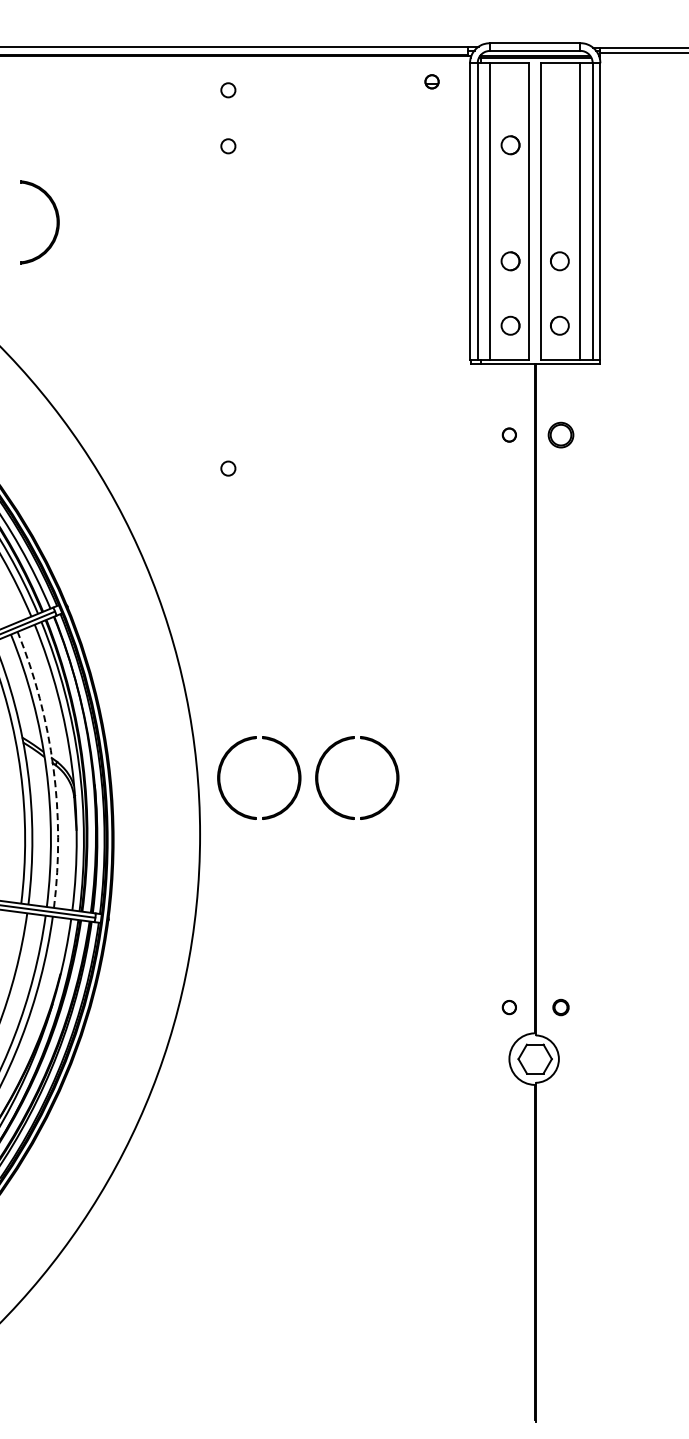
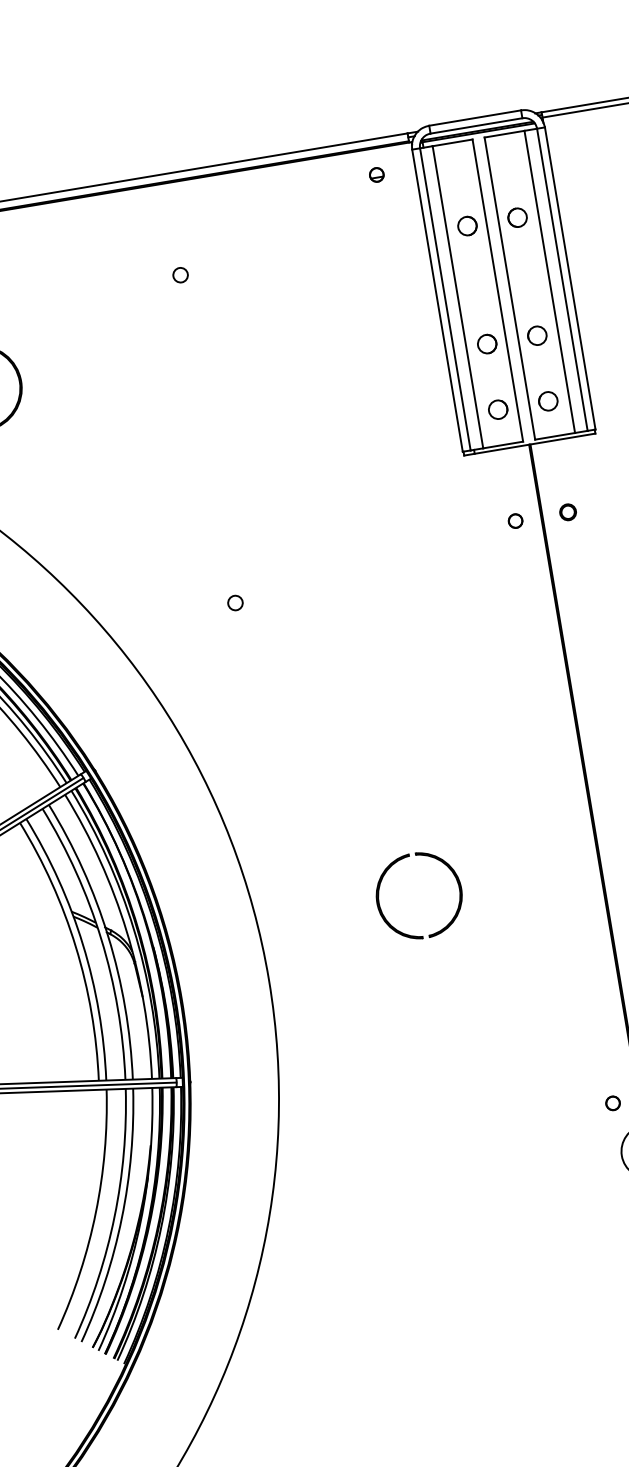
circle: (228, 90) -> (171, 218), removed
circle: (559, 145) -> (517, 218), added
circle: (560, 434) -> (567, 511), size x0.62
part: (276, 743) -> (331, 874), removed
arc: (53, 767) -> (108, 936), dashed -> solid

